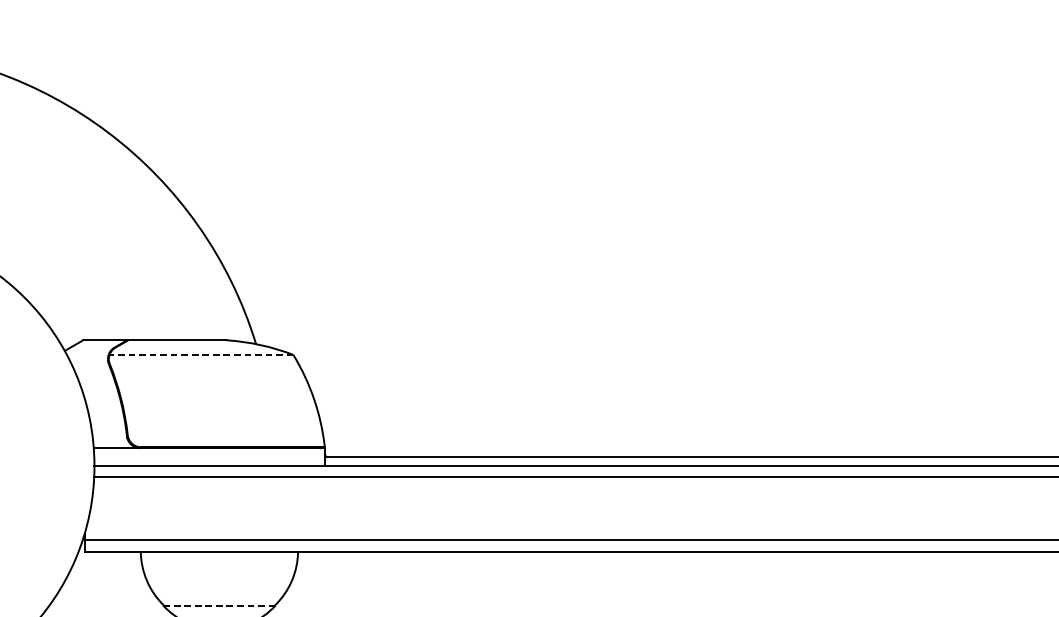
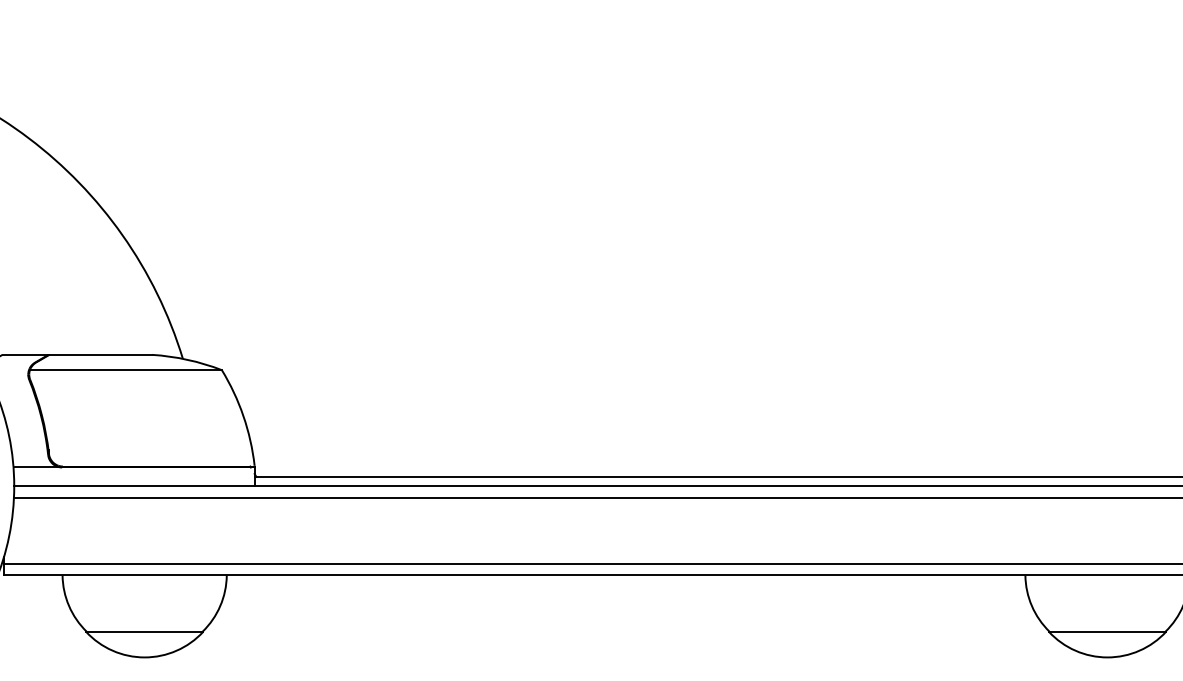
line: (201, 355) -> (125, 370), dashed -> solid
line: (219, 605) -> (144, 631), dashed -> solid

